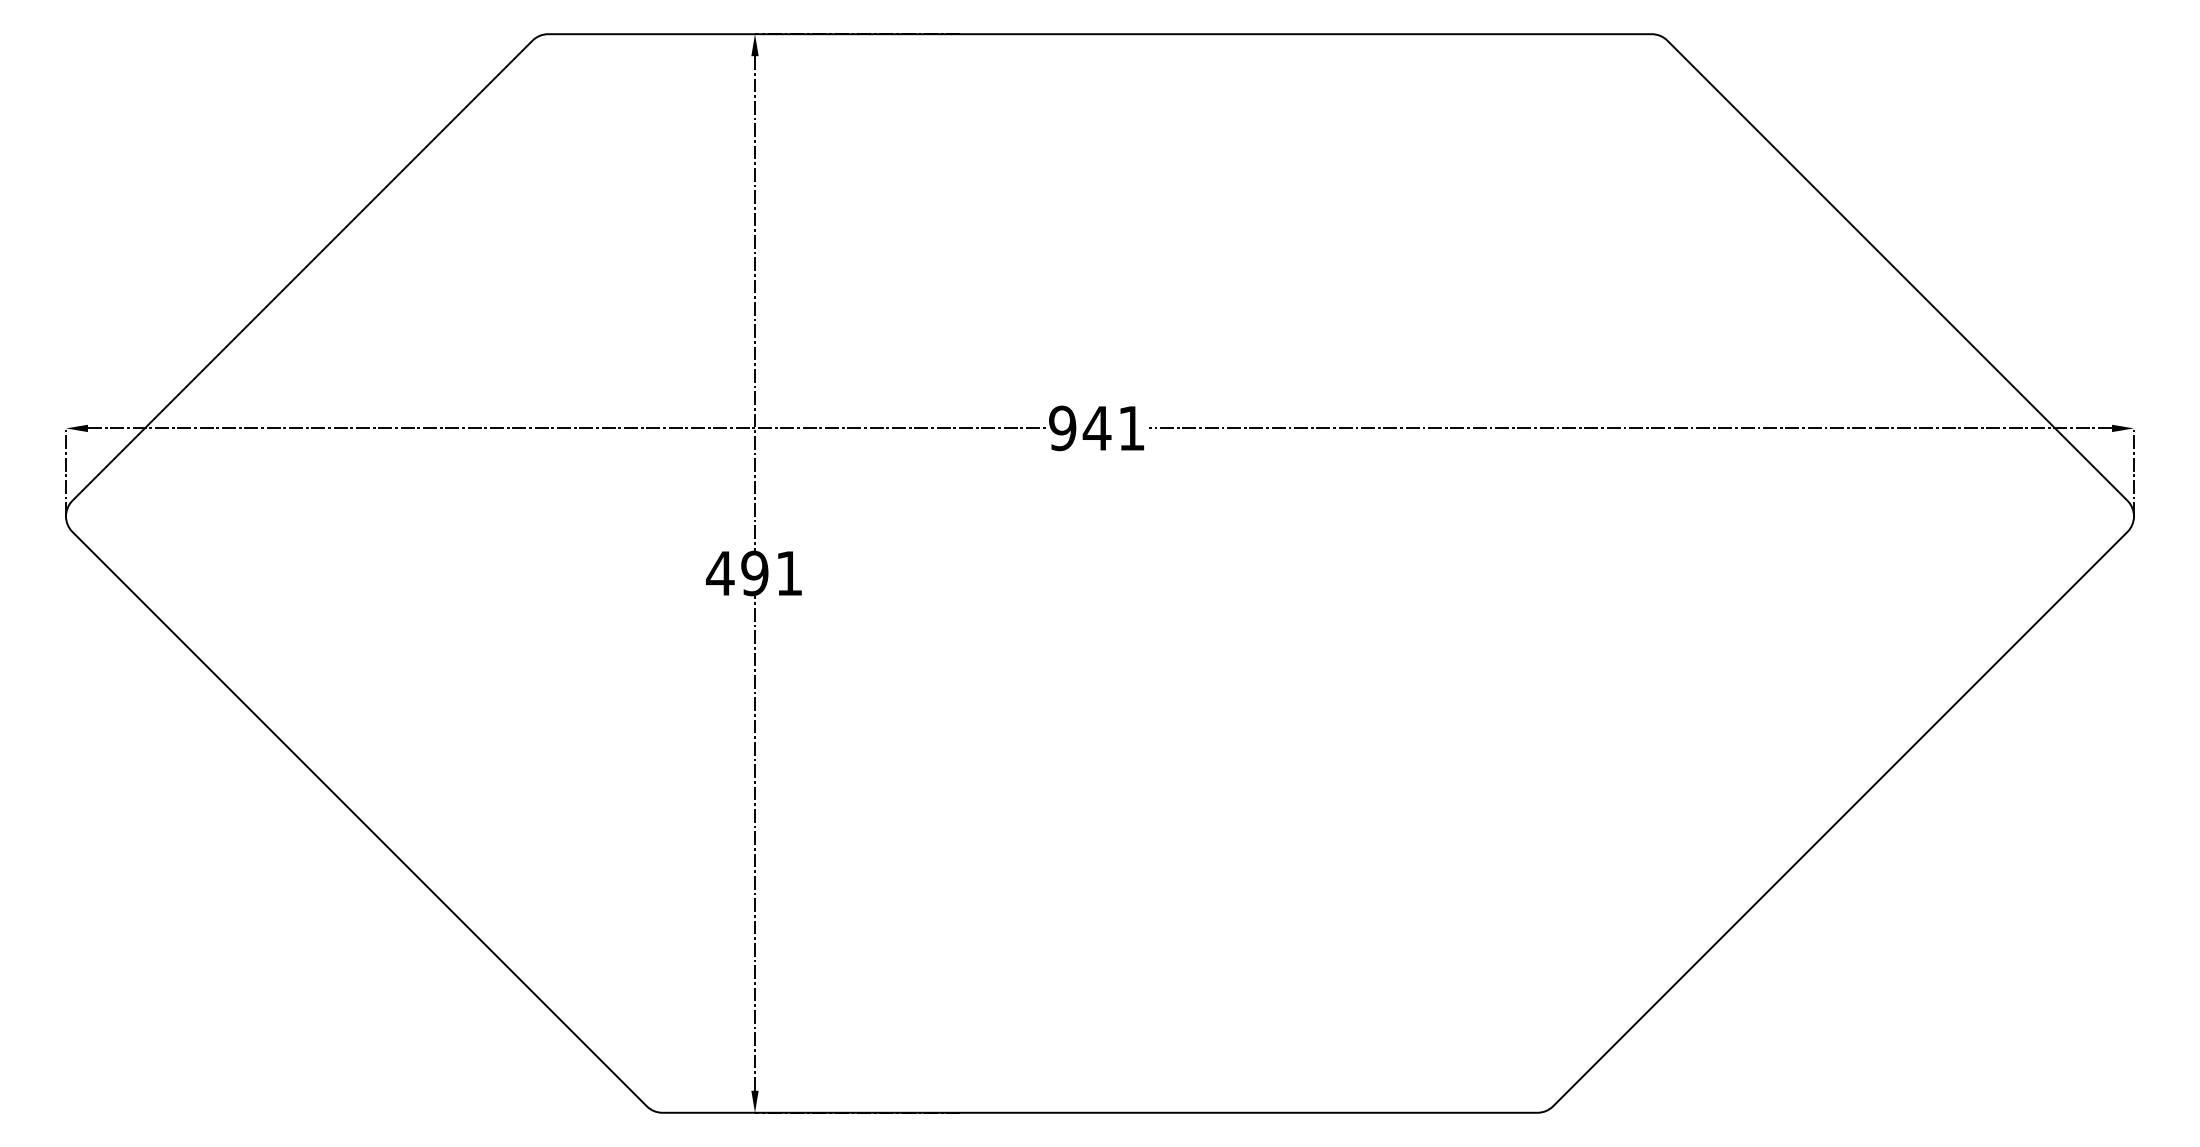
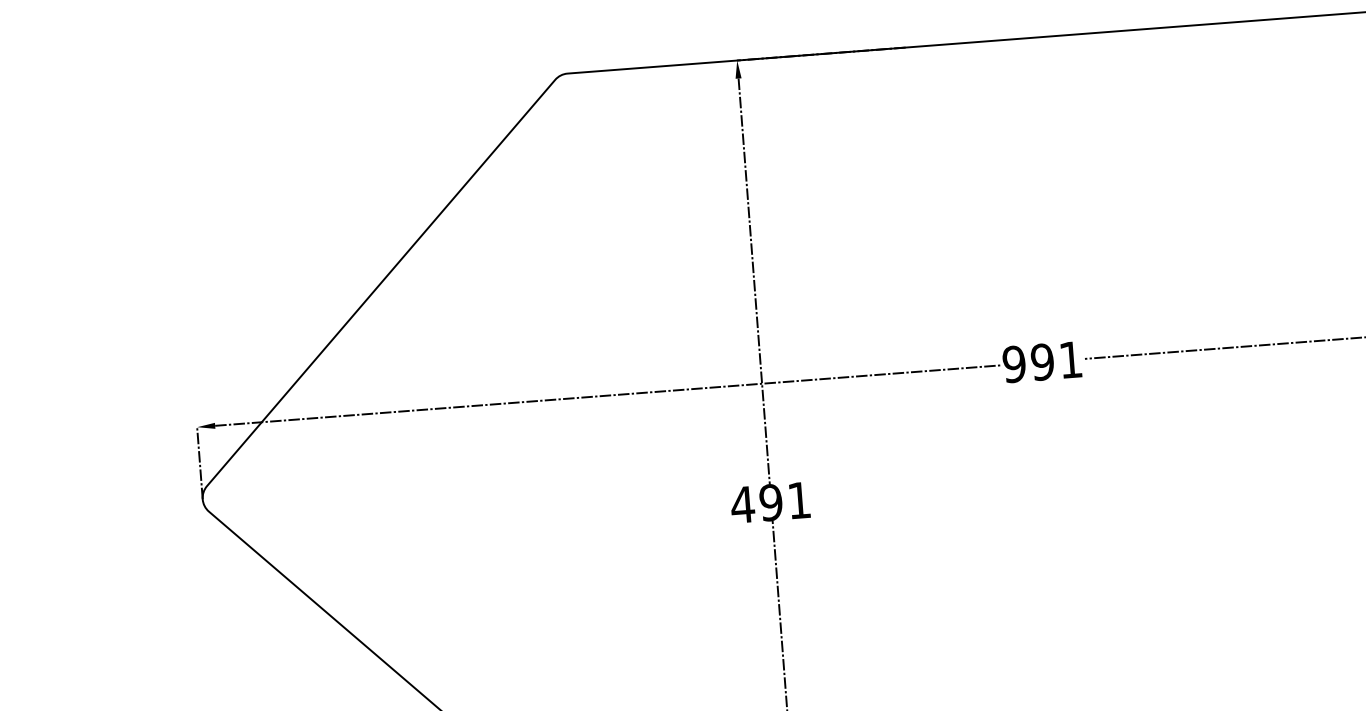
text: (1096, 428) -> (1042, 362), 941 -> 991

